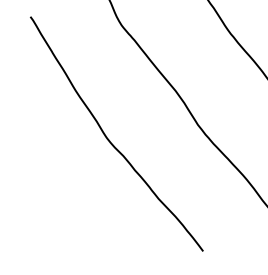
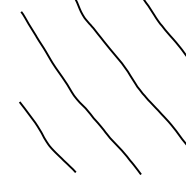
curve: (65, 198) -> (45, 137), added

